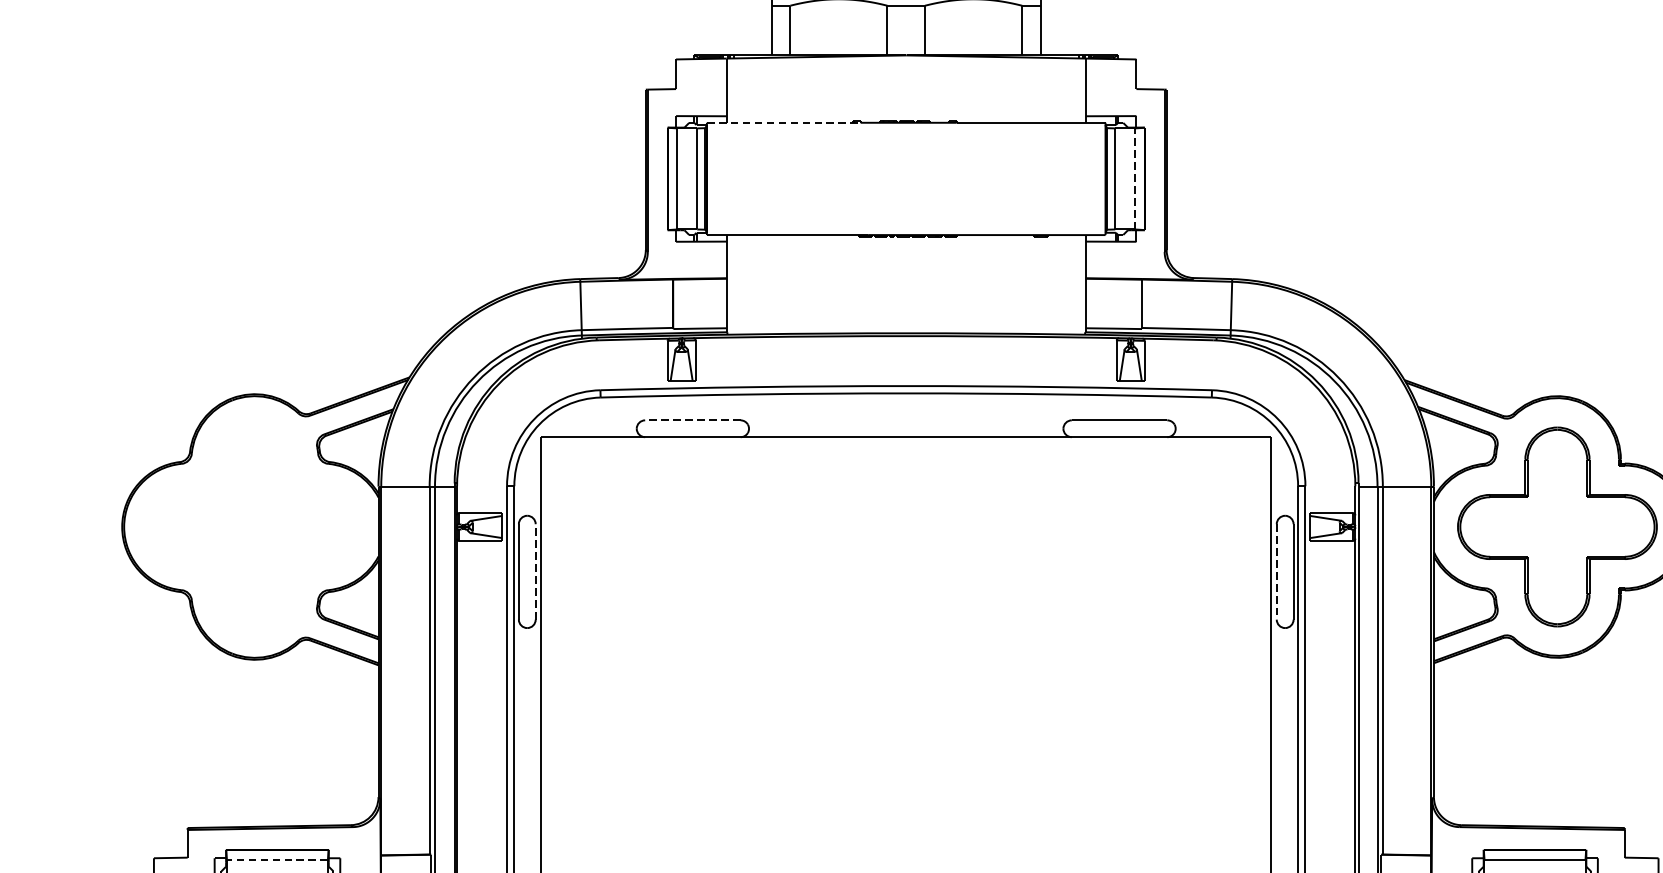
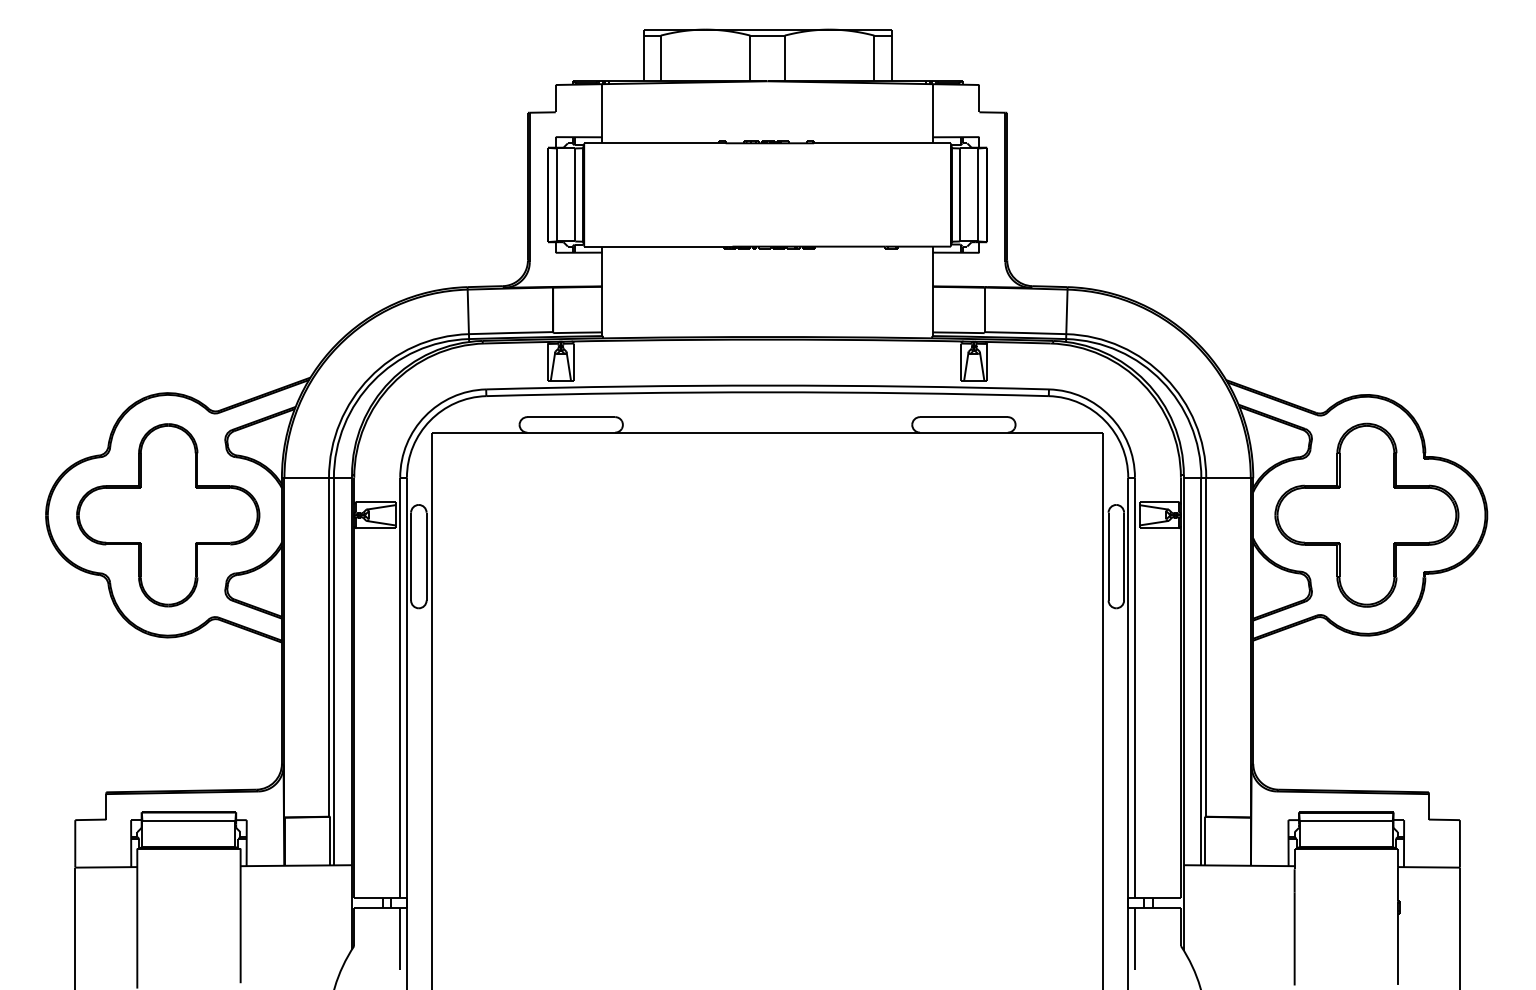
line: (783, 123) -> (654, 143), dashed -> solid
line: (1135, 178) -> (978, 194), dashed -> solid
line: (693, 420) -> (571, 417), dashed -> solid
part: (255, 527) -> (168, 515), added
line: (535, 571) -> (426, 556), dashed -> solid
line: (1276, 571) -> (1108, 556), dashed -> solid
line: (276, 859) -> (188, 821), dashed -> solid

